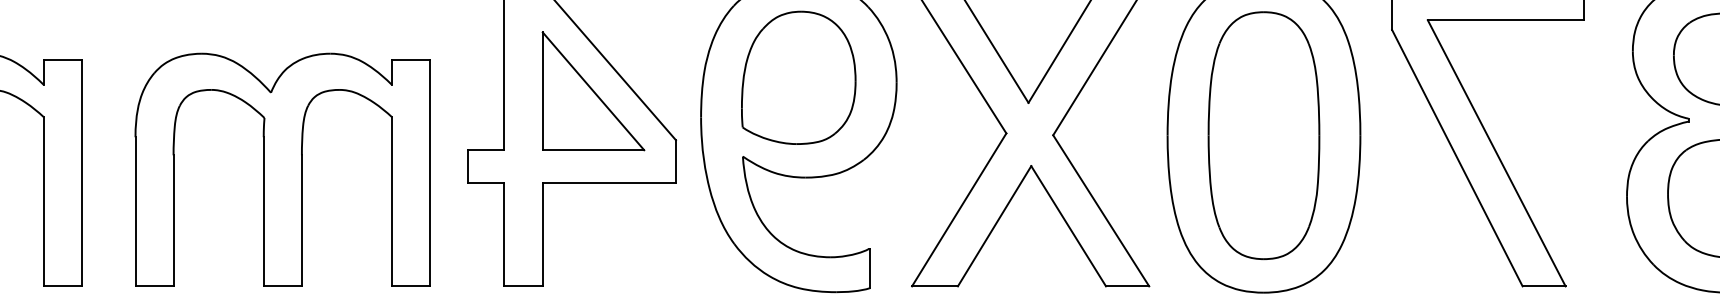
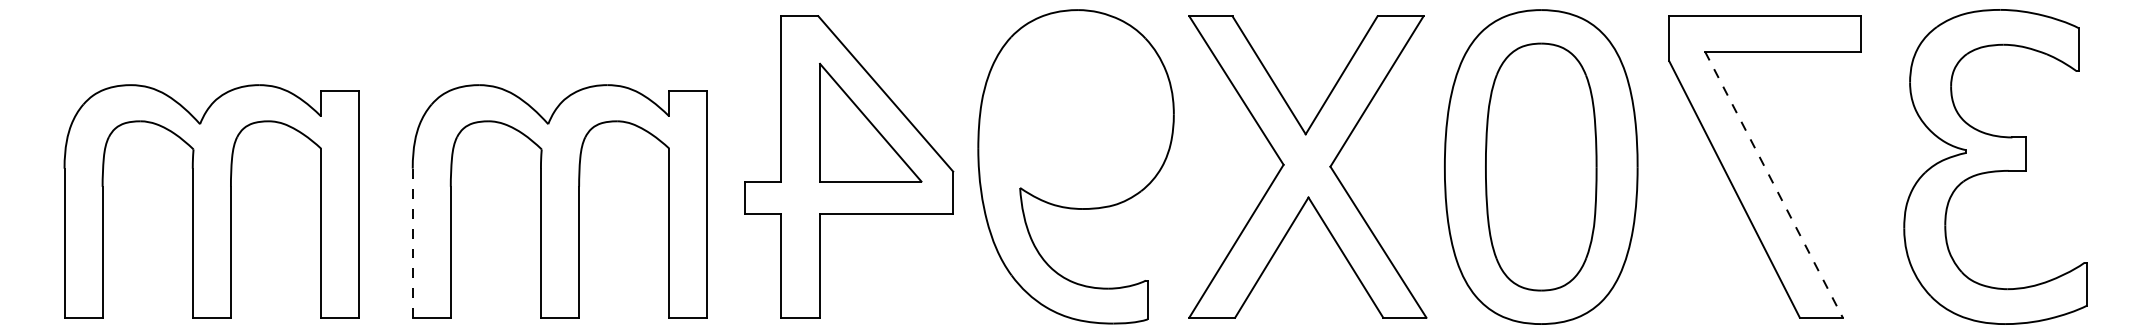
part: (798, 78) -> (1075, 109), removed
line: (1496, 153) -> (1773, 184), solid -> dashed
line: (135, 212) -> (412, 243), solid -> dashed

